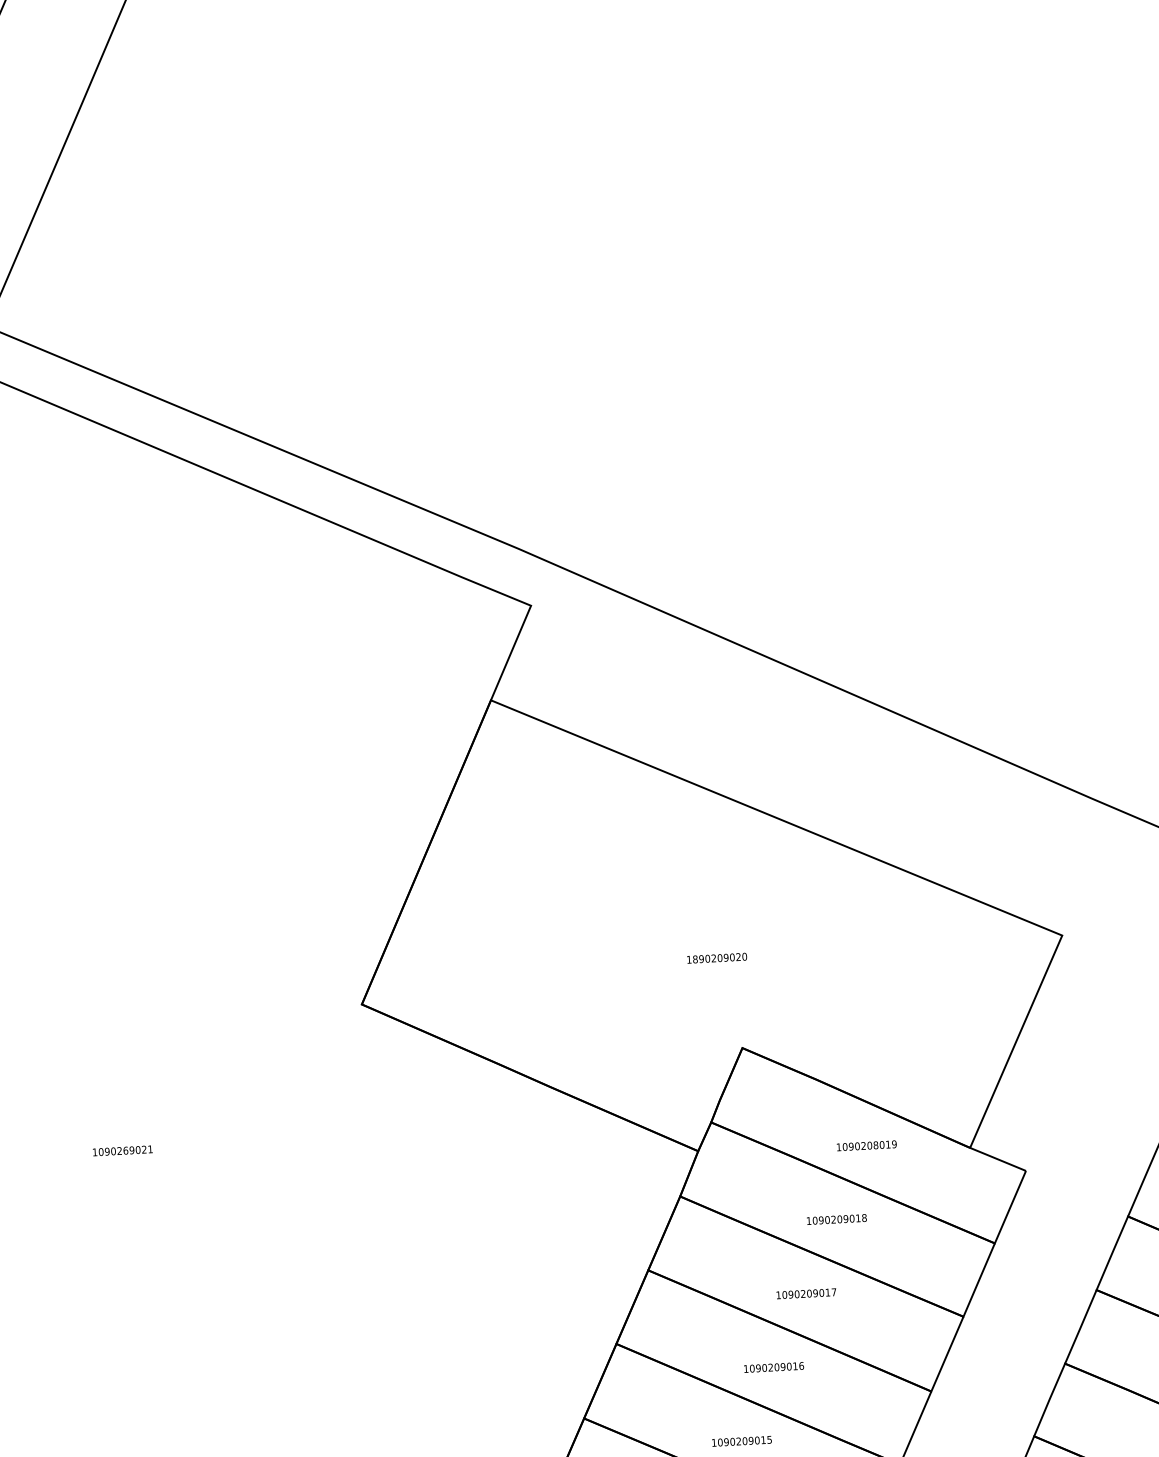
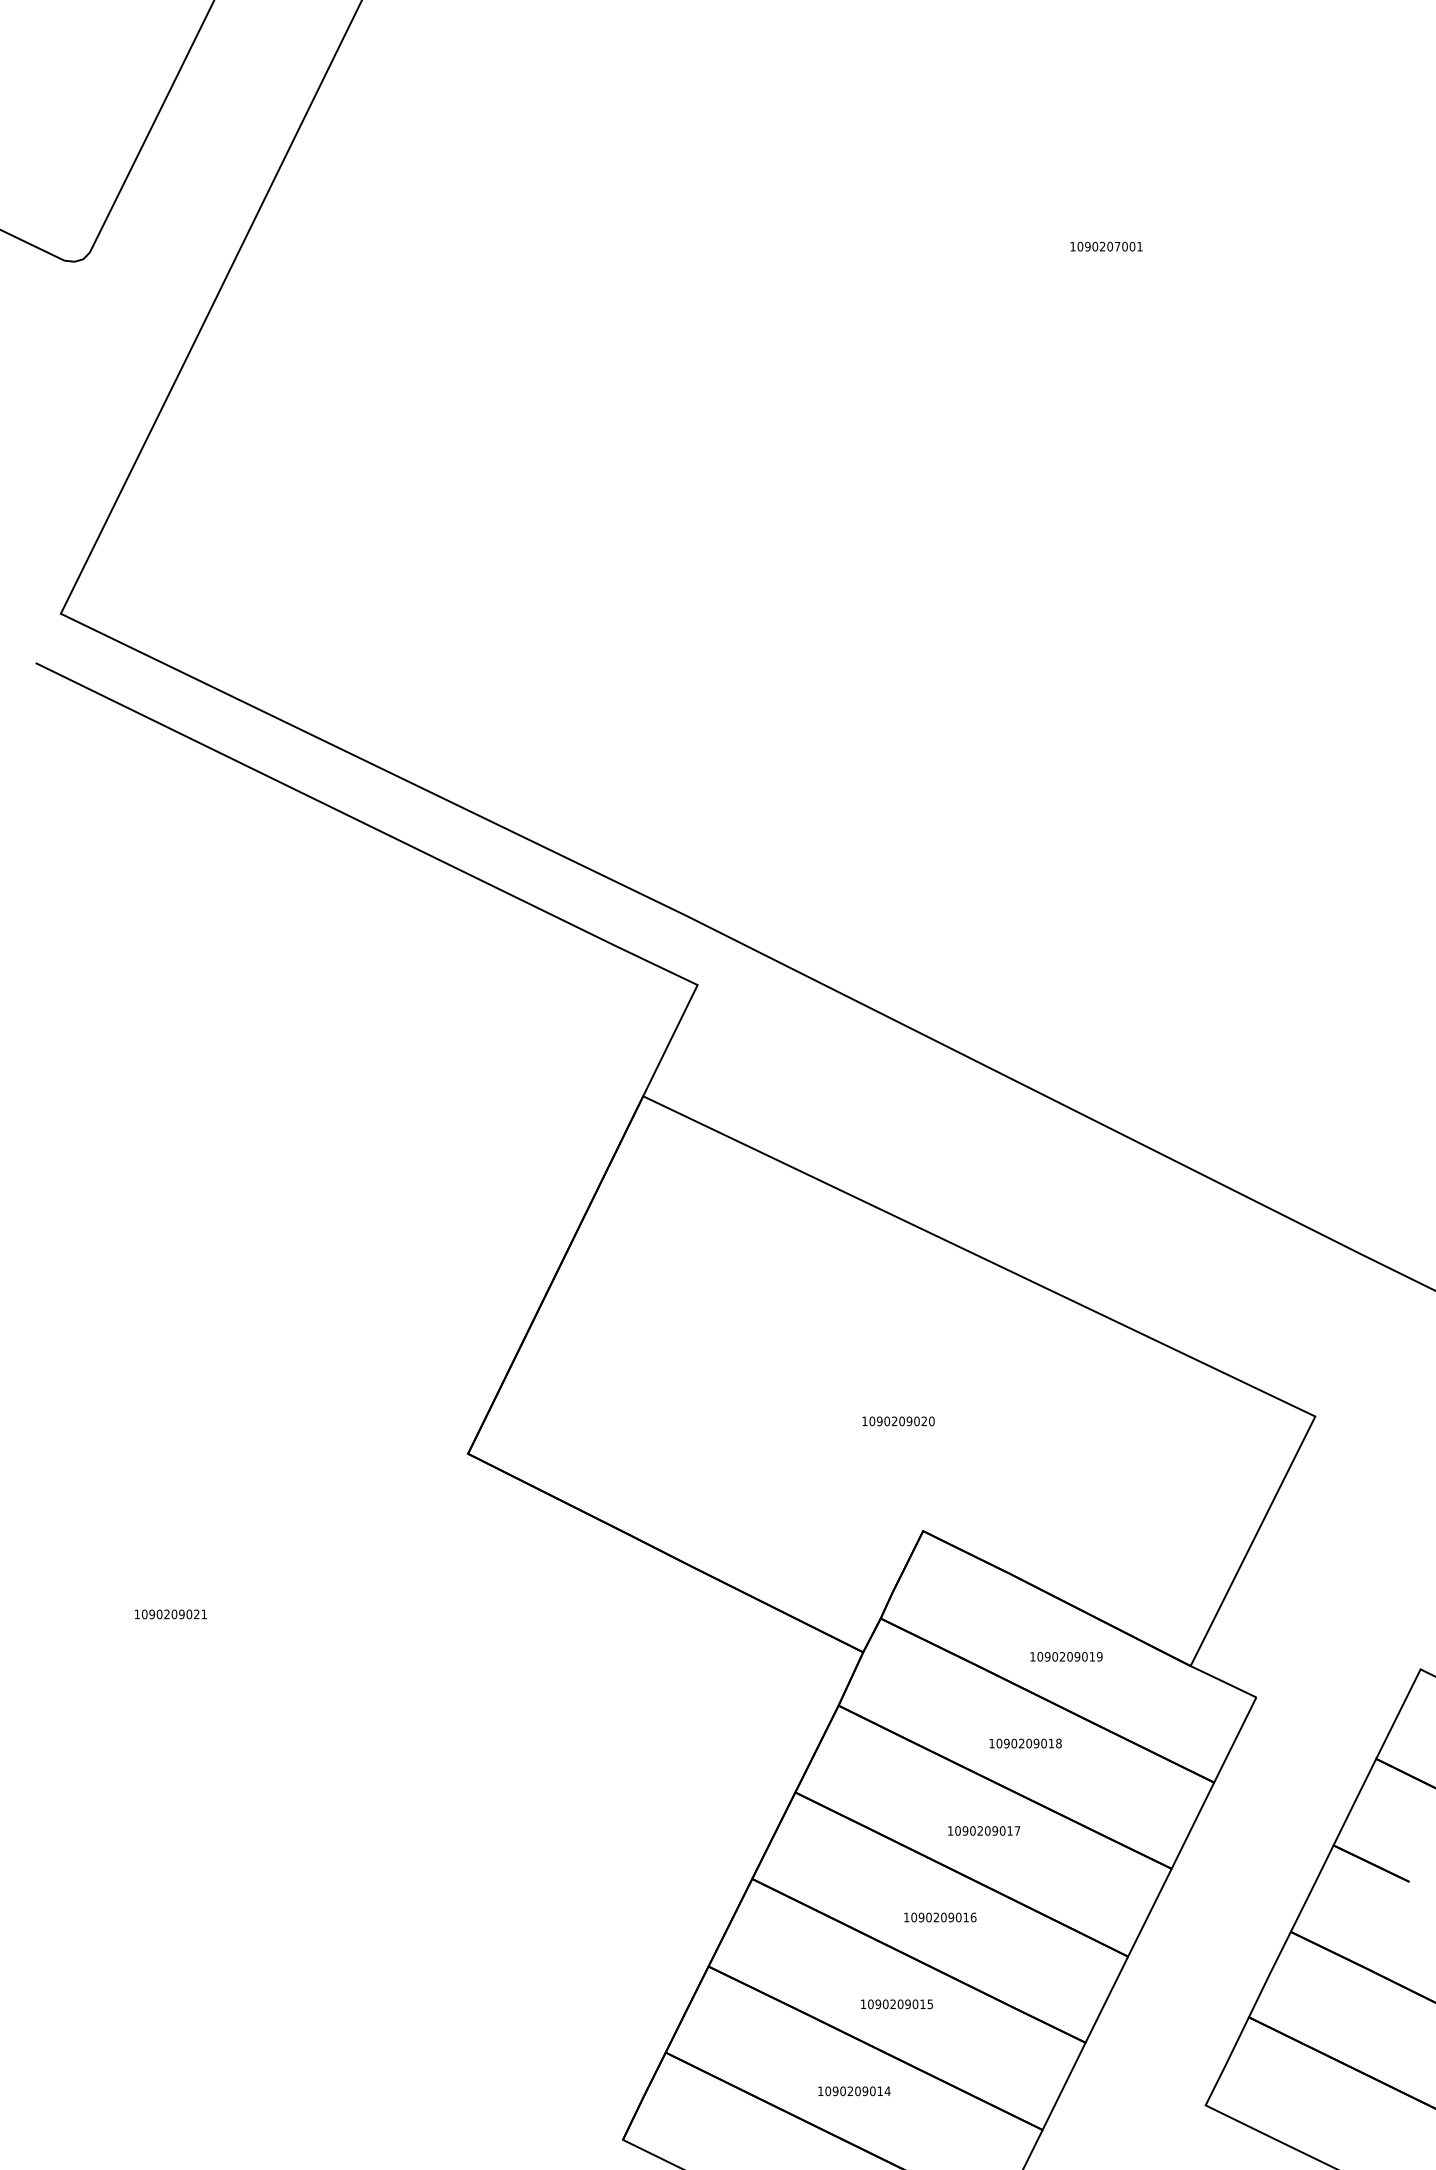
text: (695, 958) -> (872, 1420), 1890209020 -> 1090209020
text: (875, 1145) -> (1077, 1656), 1090208019 -> 1090209019
text: (125, 1149) -> (174, 1613), 1090269021 -> 1090209021

